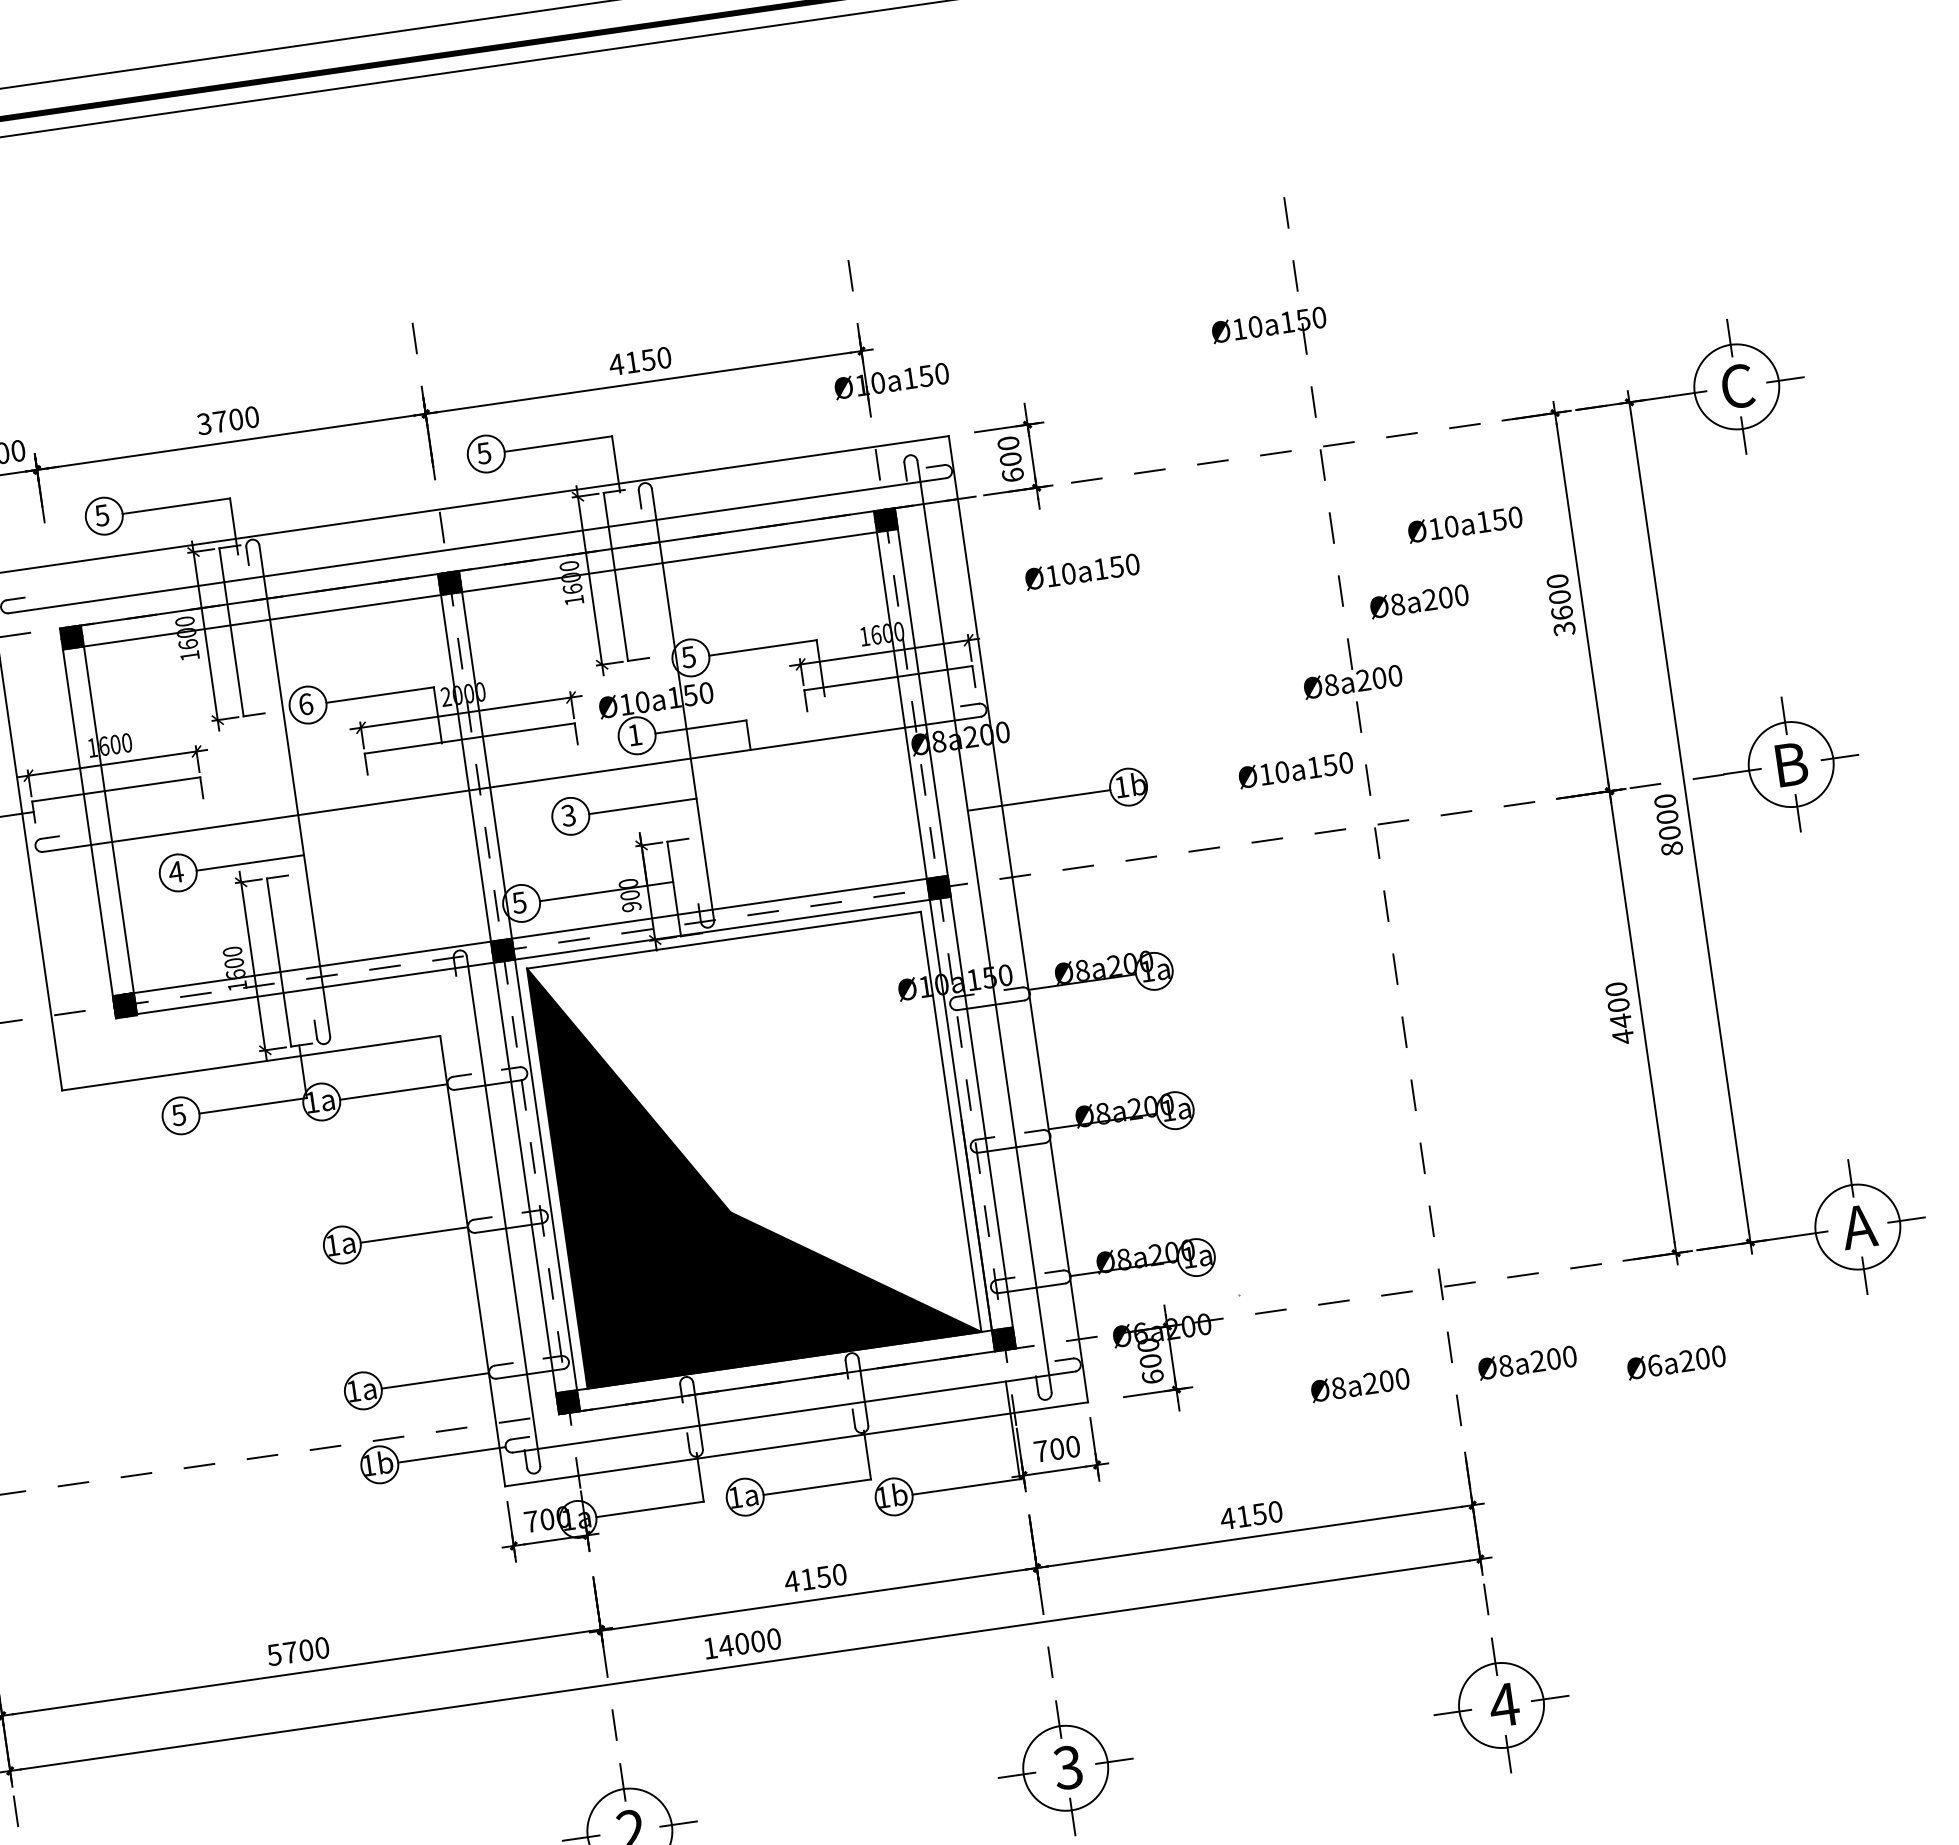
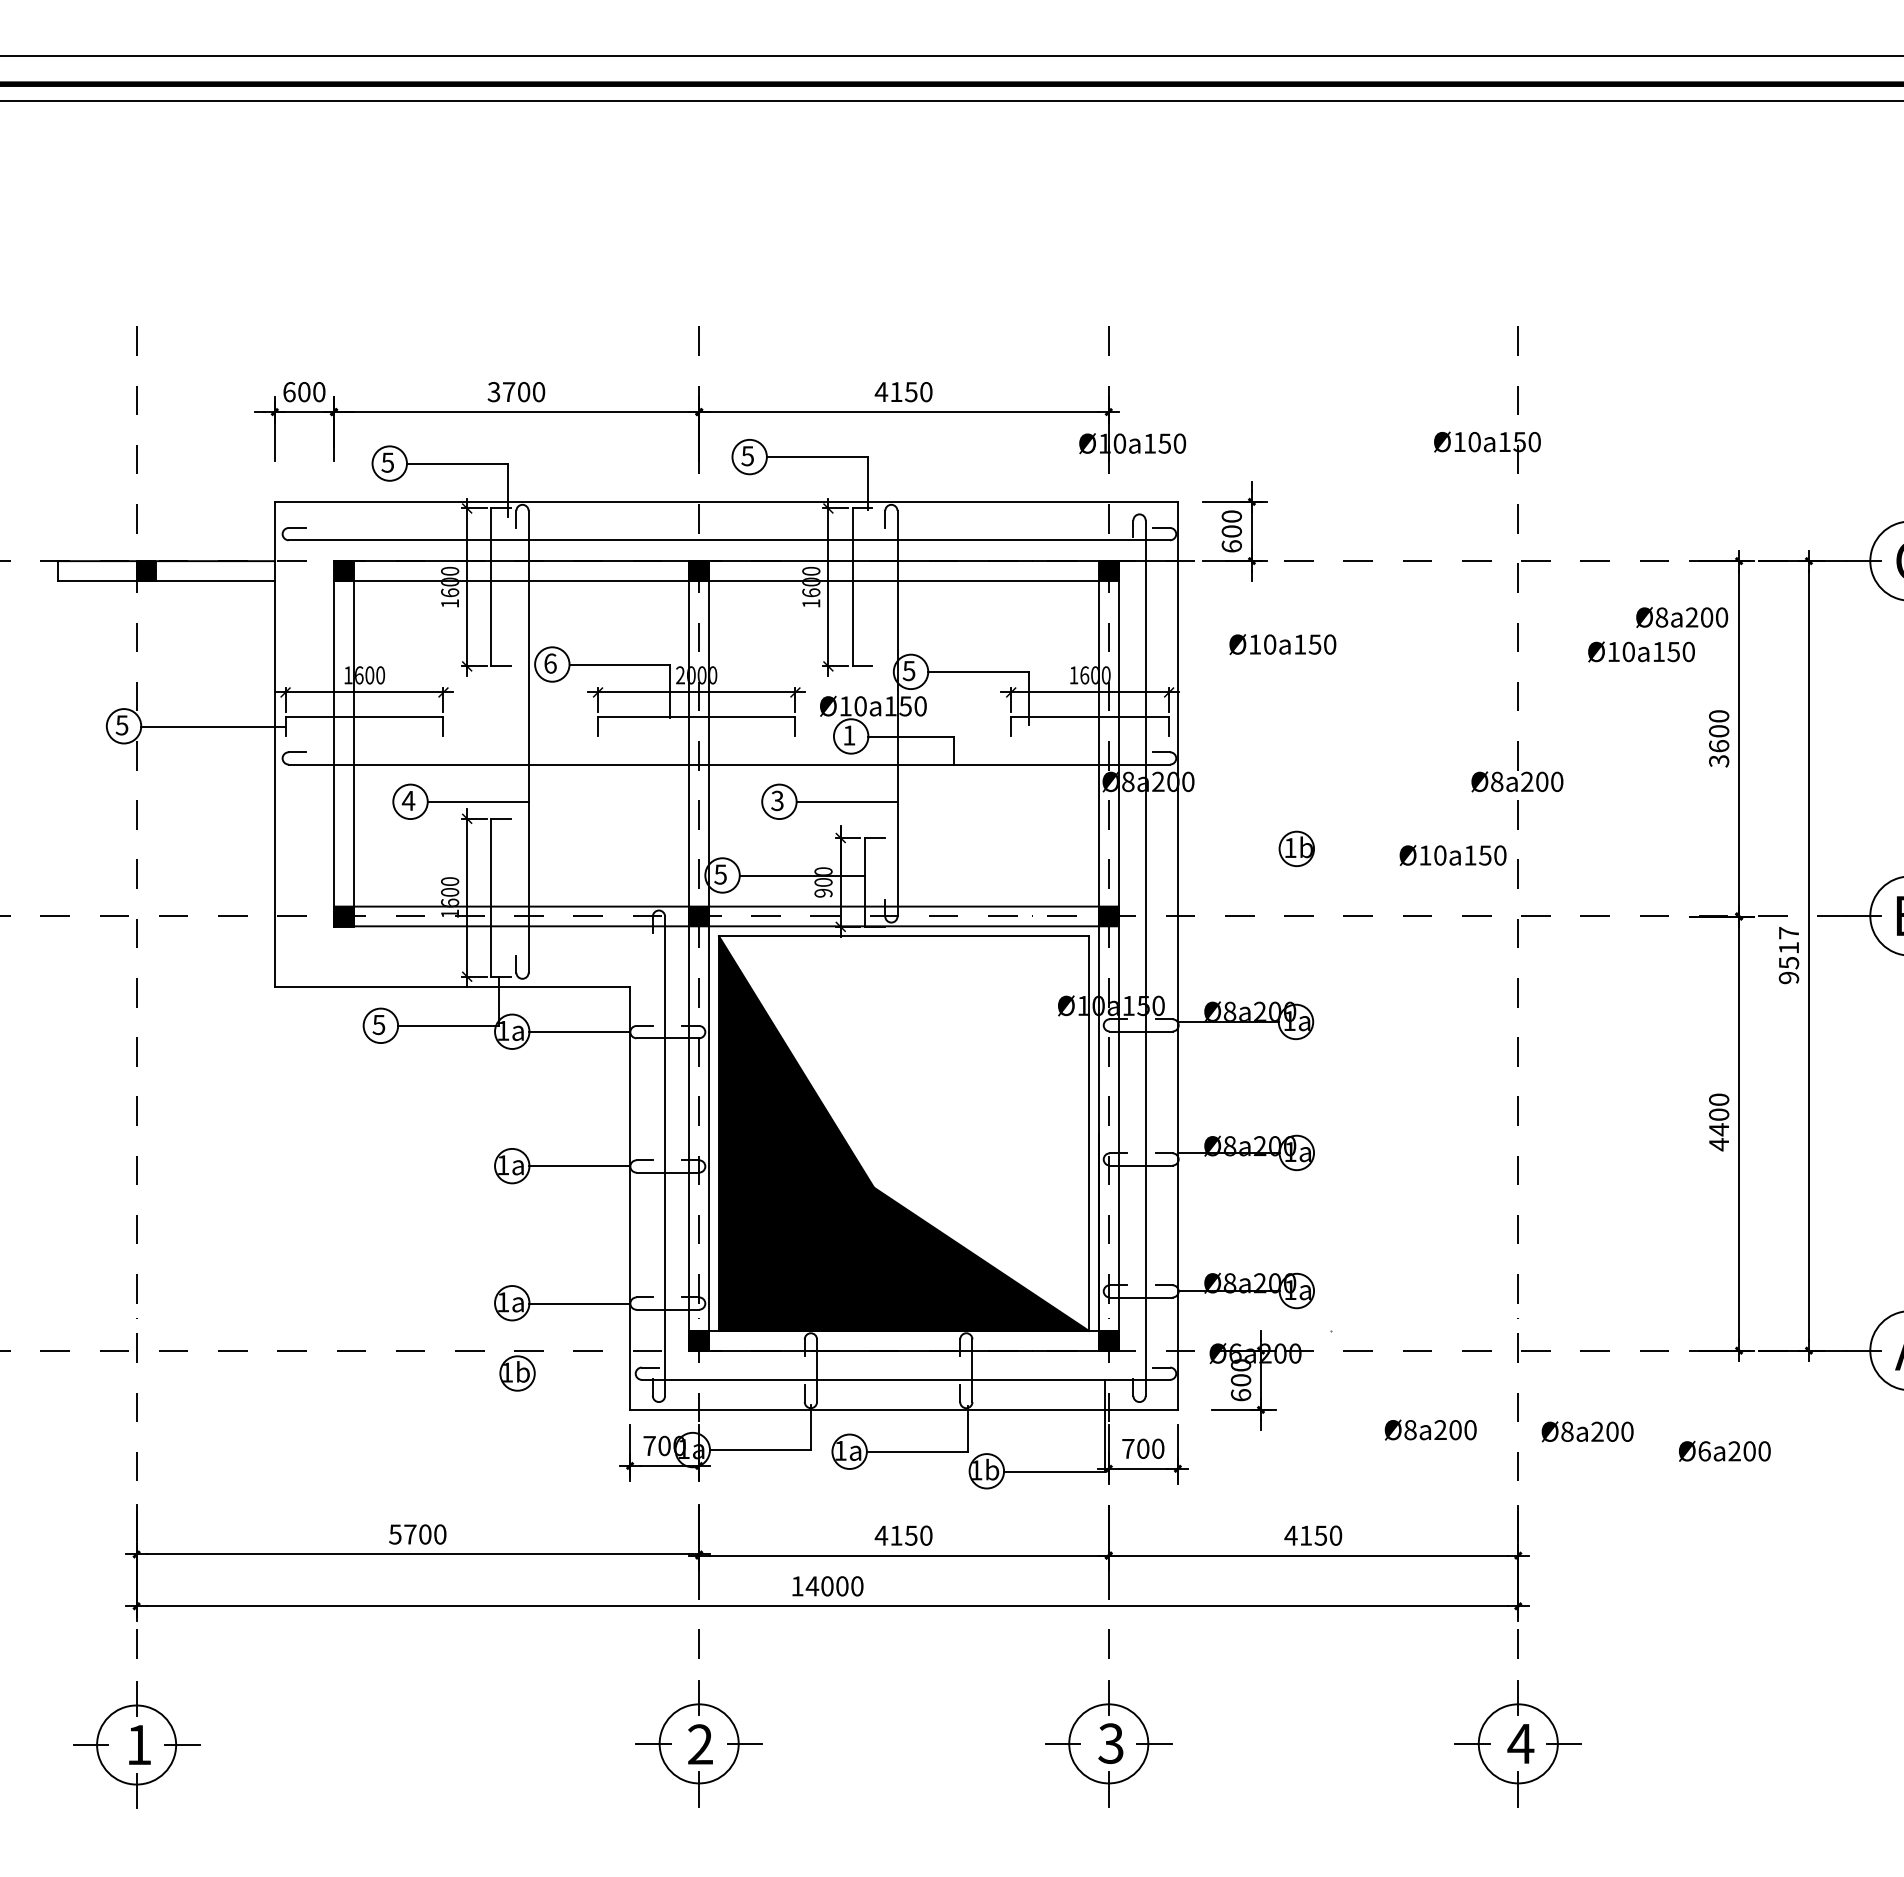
text: (1419, 601) -> (1682, 617), moved
line: (1038, 800) -> (1212, 849), removed
text: (1668, 825) -> (1788, 955), 8000 -> 9517
line: (451, 1454) -> (584, 1373), removed

